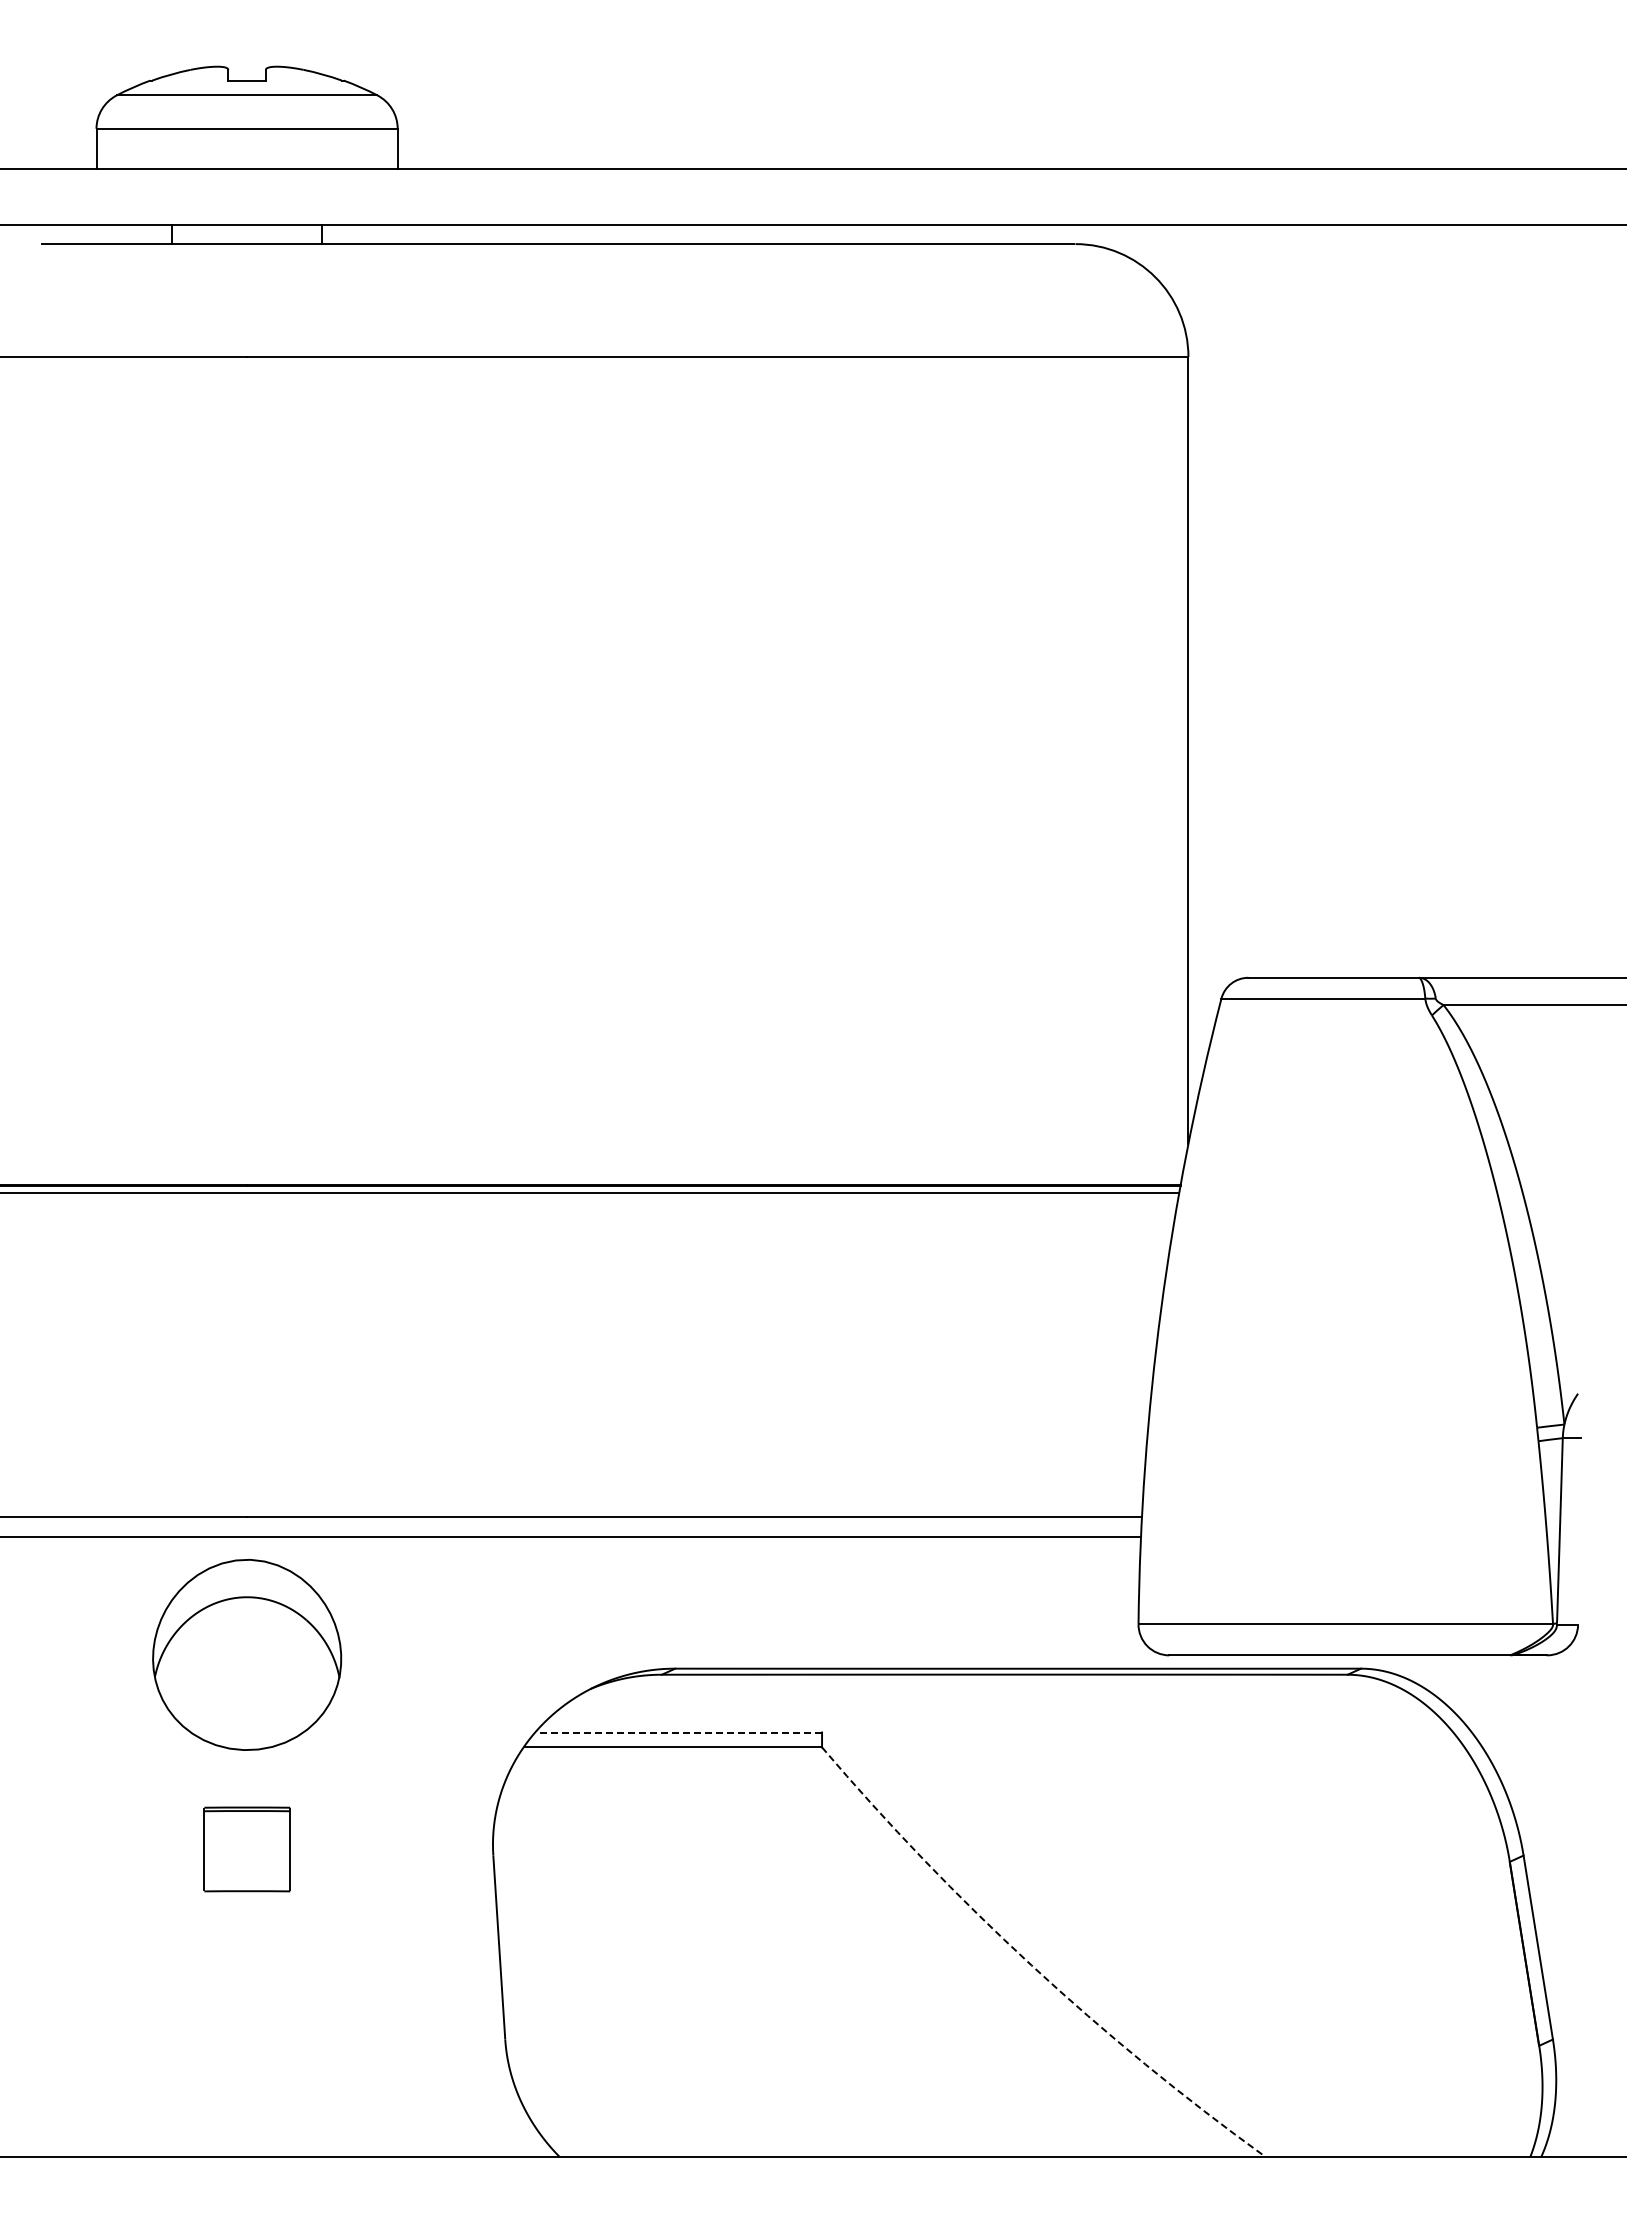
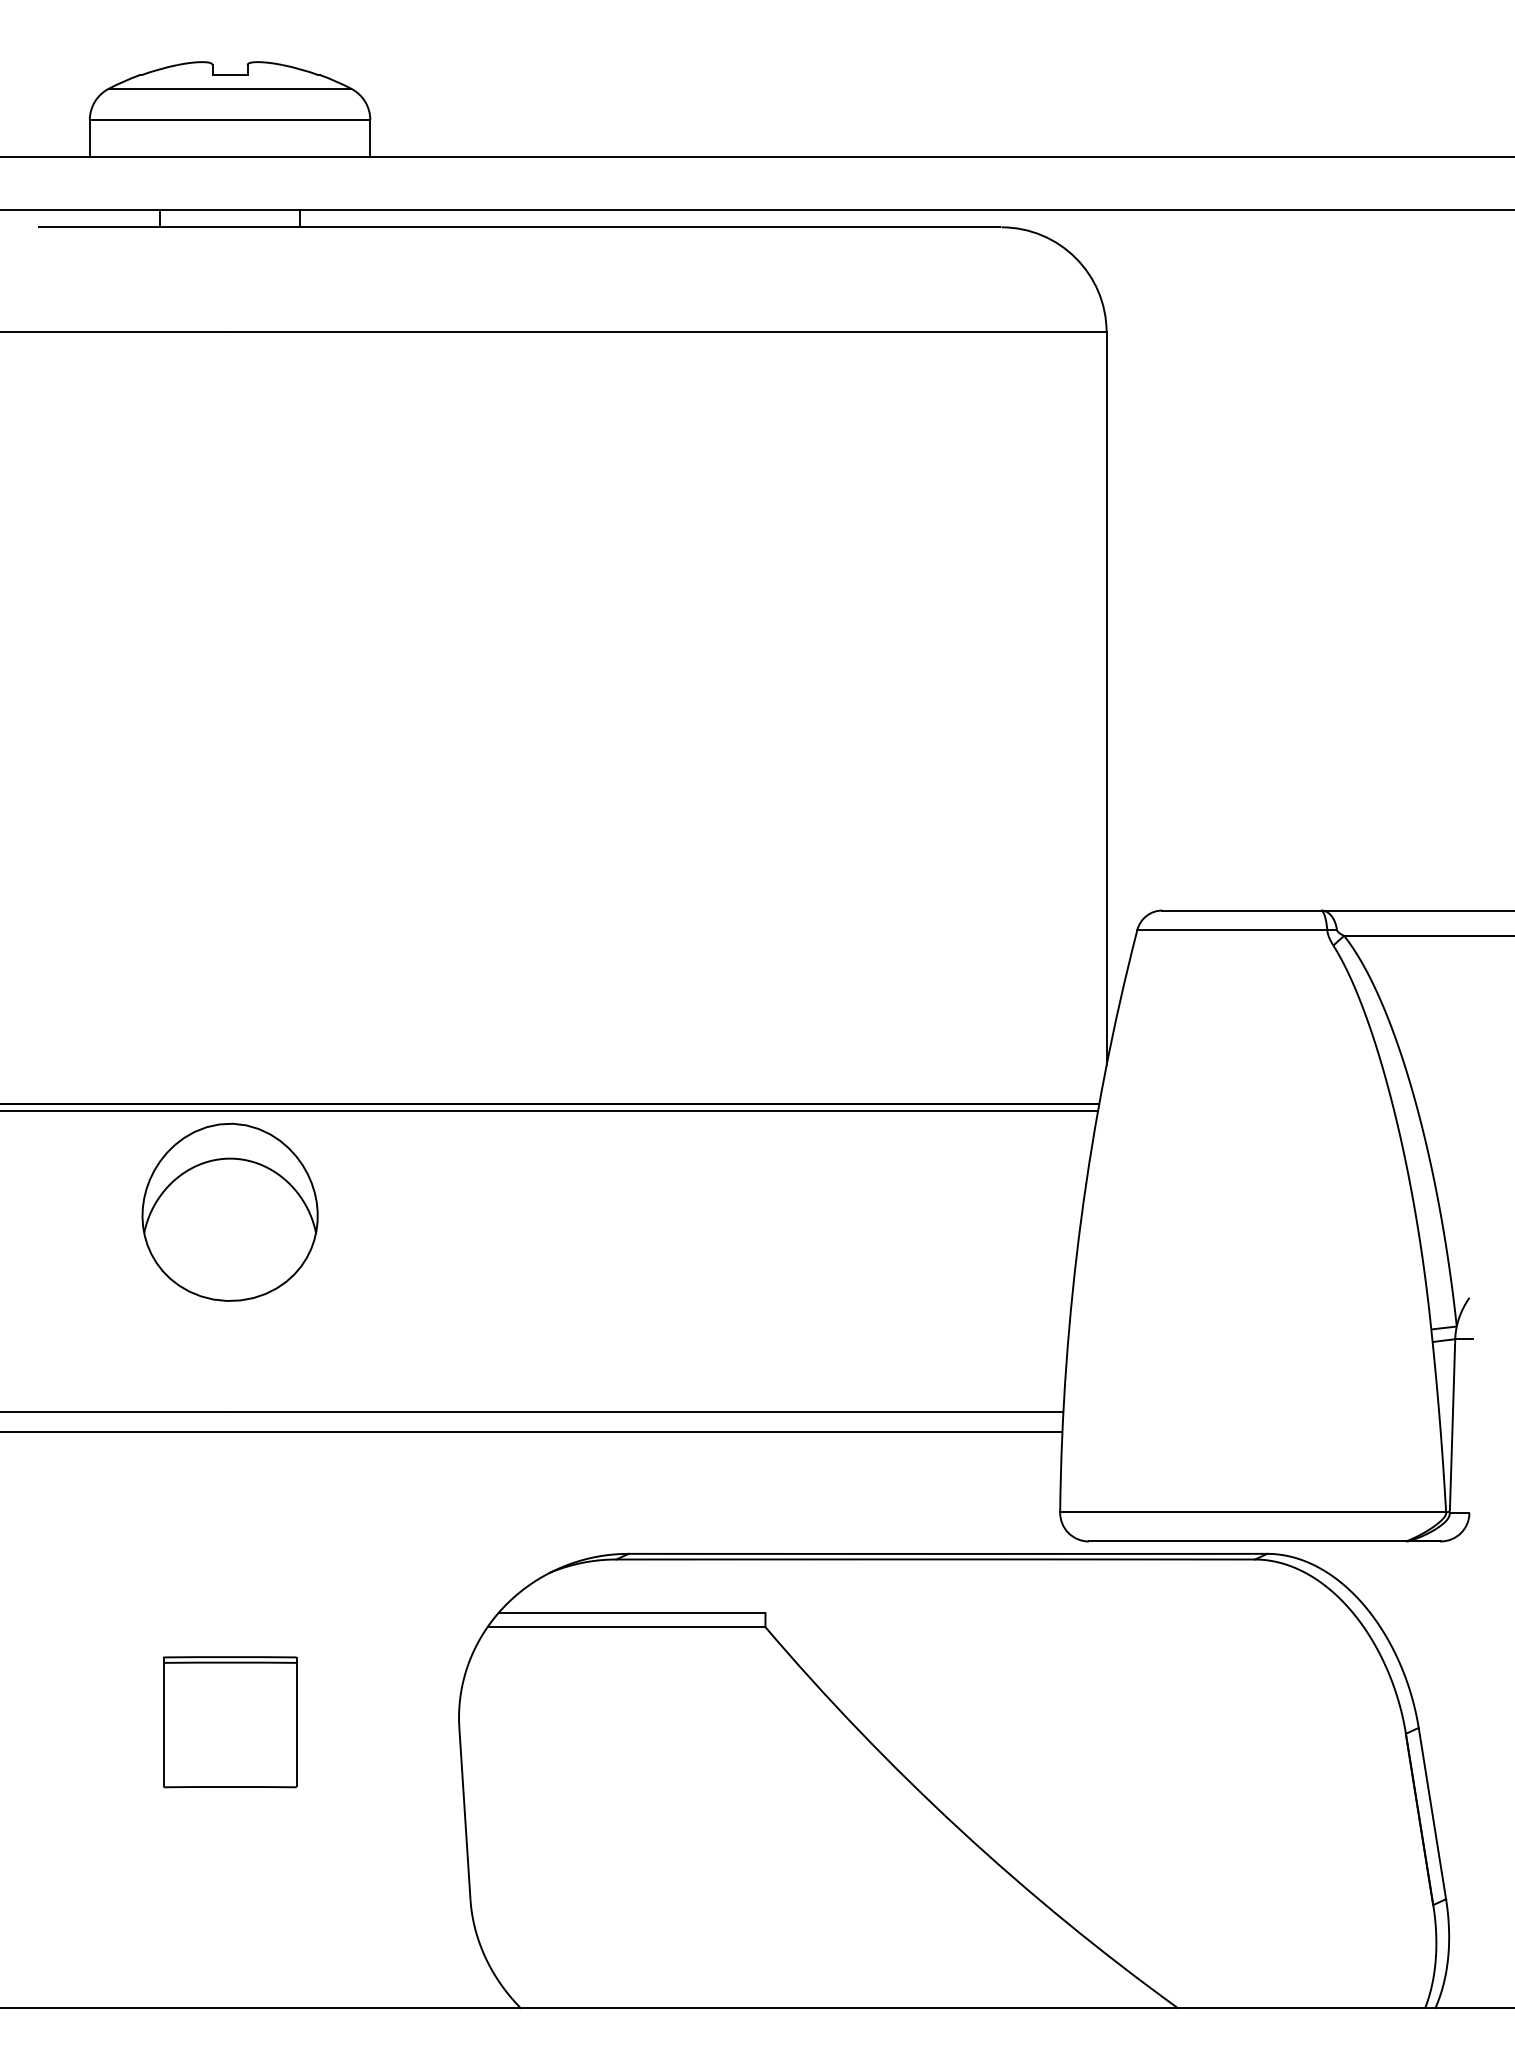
part: (247, 1654) -> (230, 1211), moved
line: (679, 1732) -> (632, 1613), dashed -> solid
part: (247, 1849) -> (230, 1722), size x1.67
arc: (1031, 1965) -> (960, 1830), dashed -> solid

